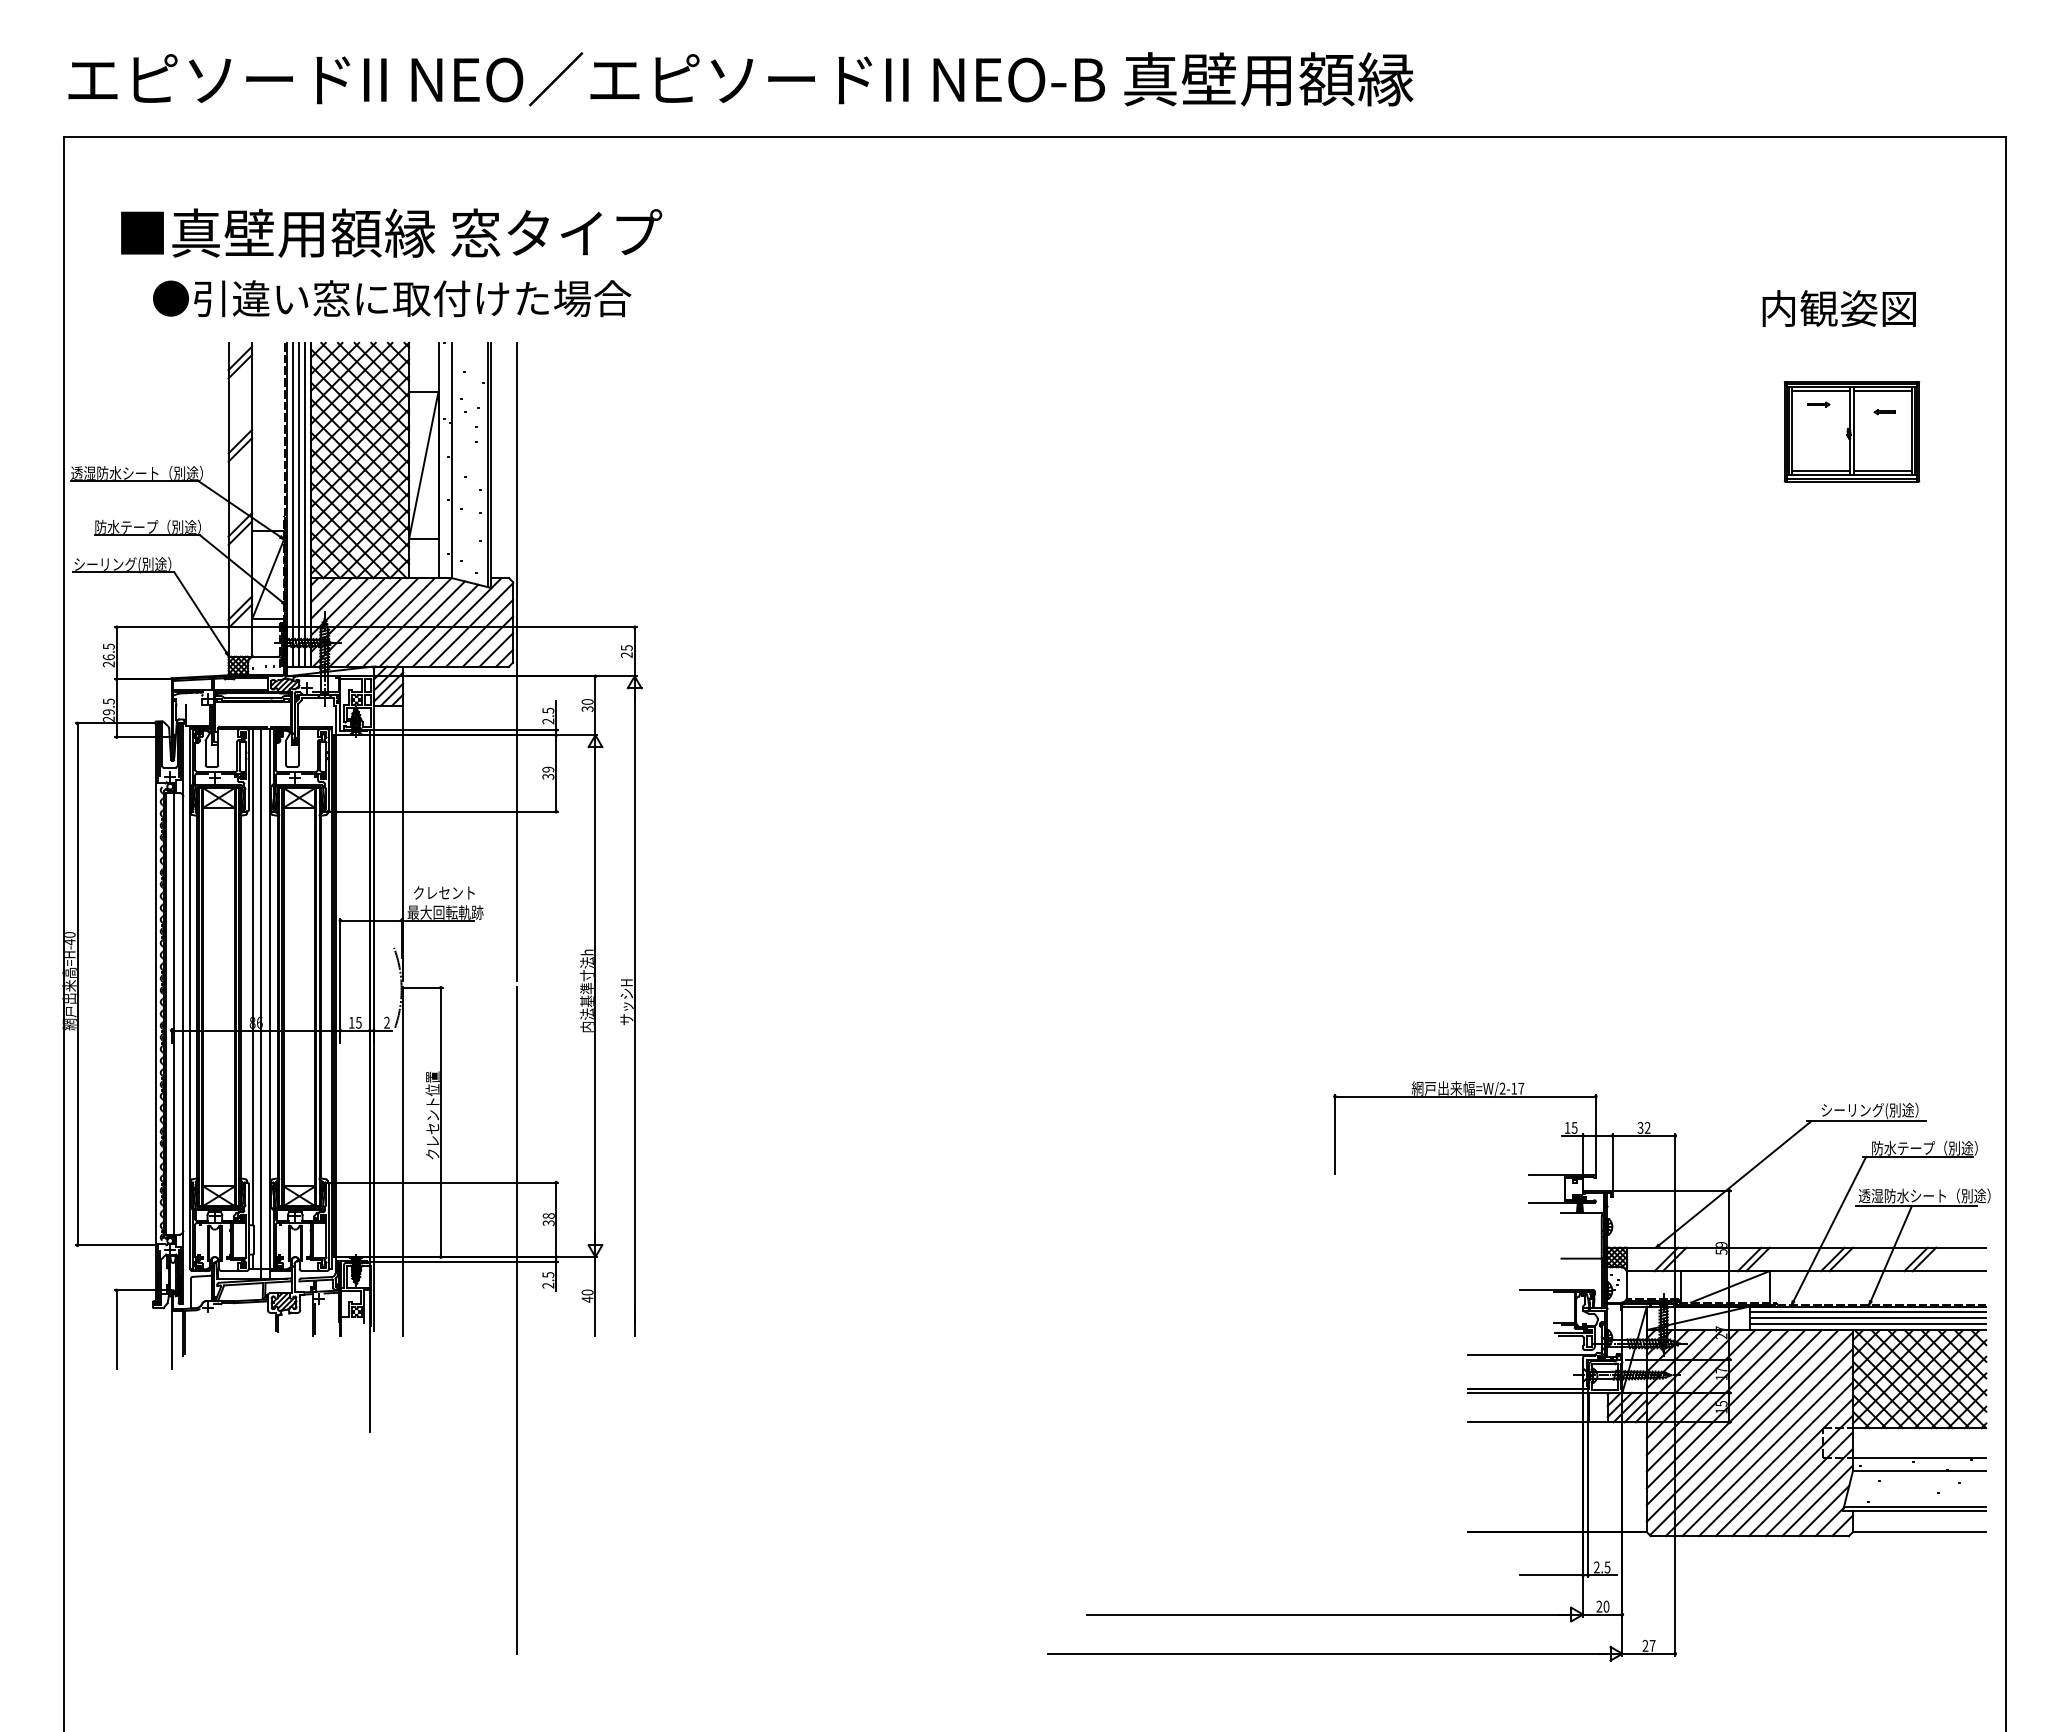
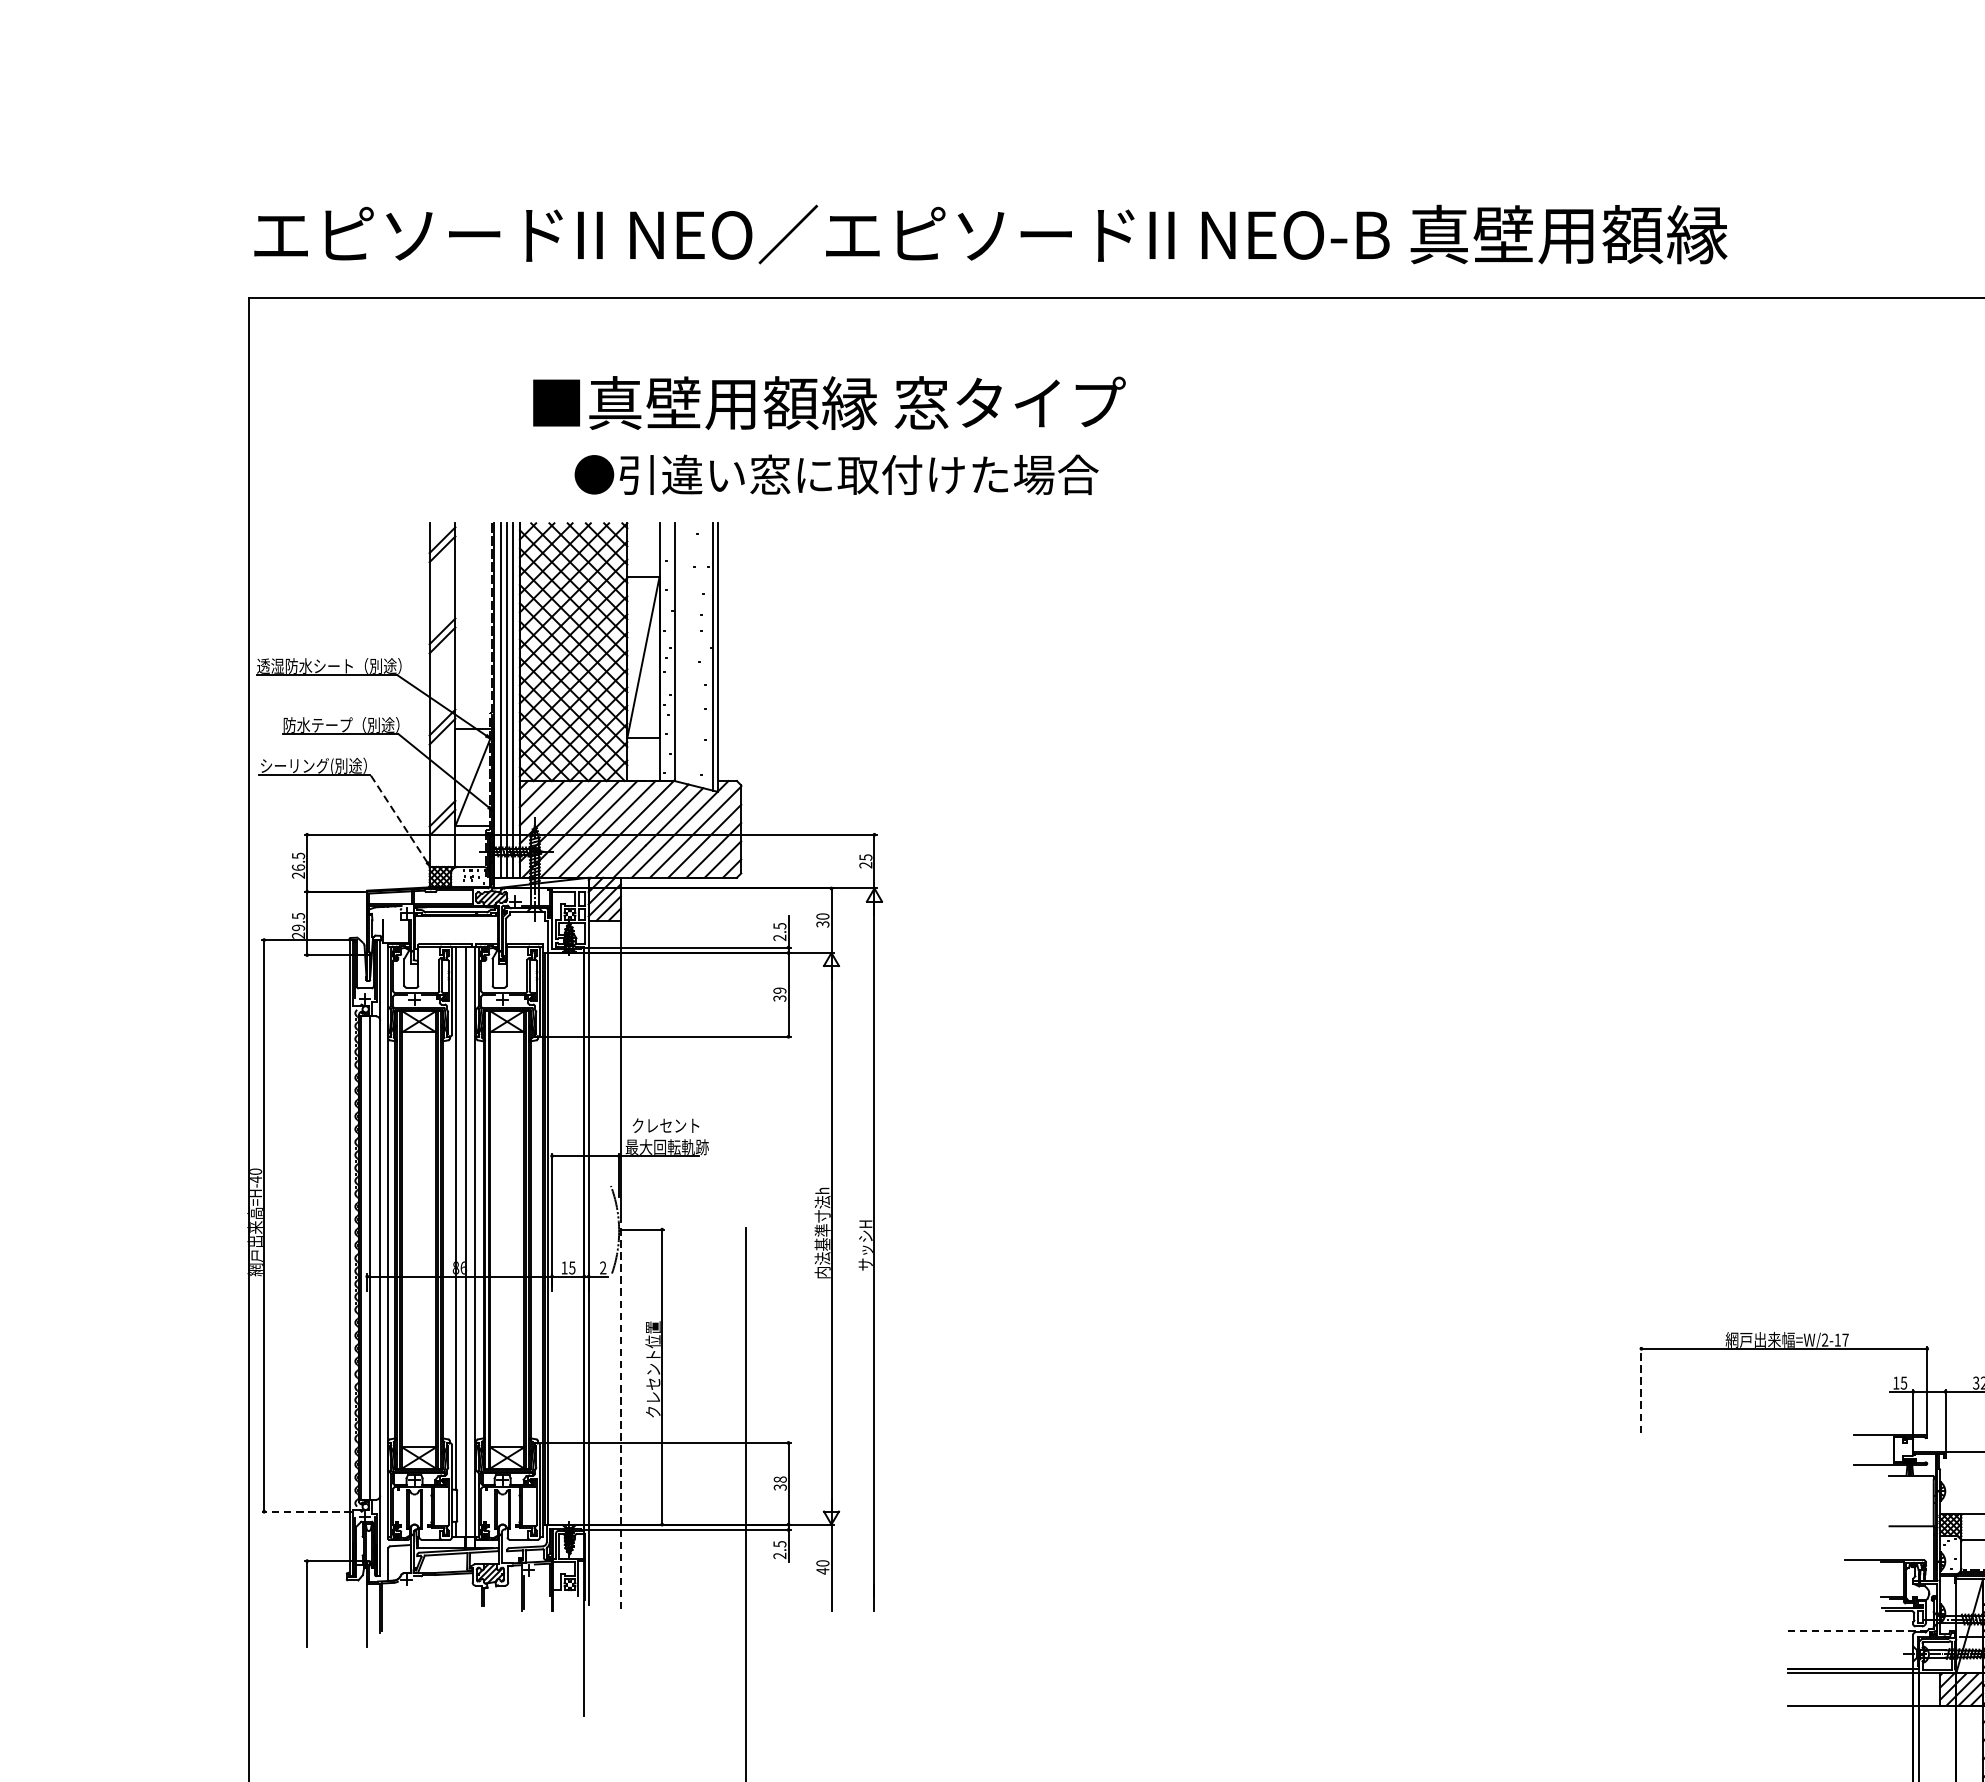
text: (391, 232) -> (829, 402), moved
text: (392, 298) -> (837, 474), moved
line: (200, 612) -> (398, 818), solid -> dashed
line: (516, 661) -> (744, 872), removed
line: (1334, 1134) -> (1640, 1390), solid -> dashed
line: (403, 1161) -> (621, 1419), solid -> dashed
line: (116, 1245) -> (306, 1511), solid -> dashed
line: (1531, 1354) -> (1856, 1631), solid -> dashed

